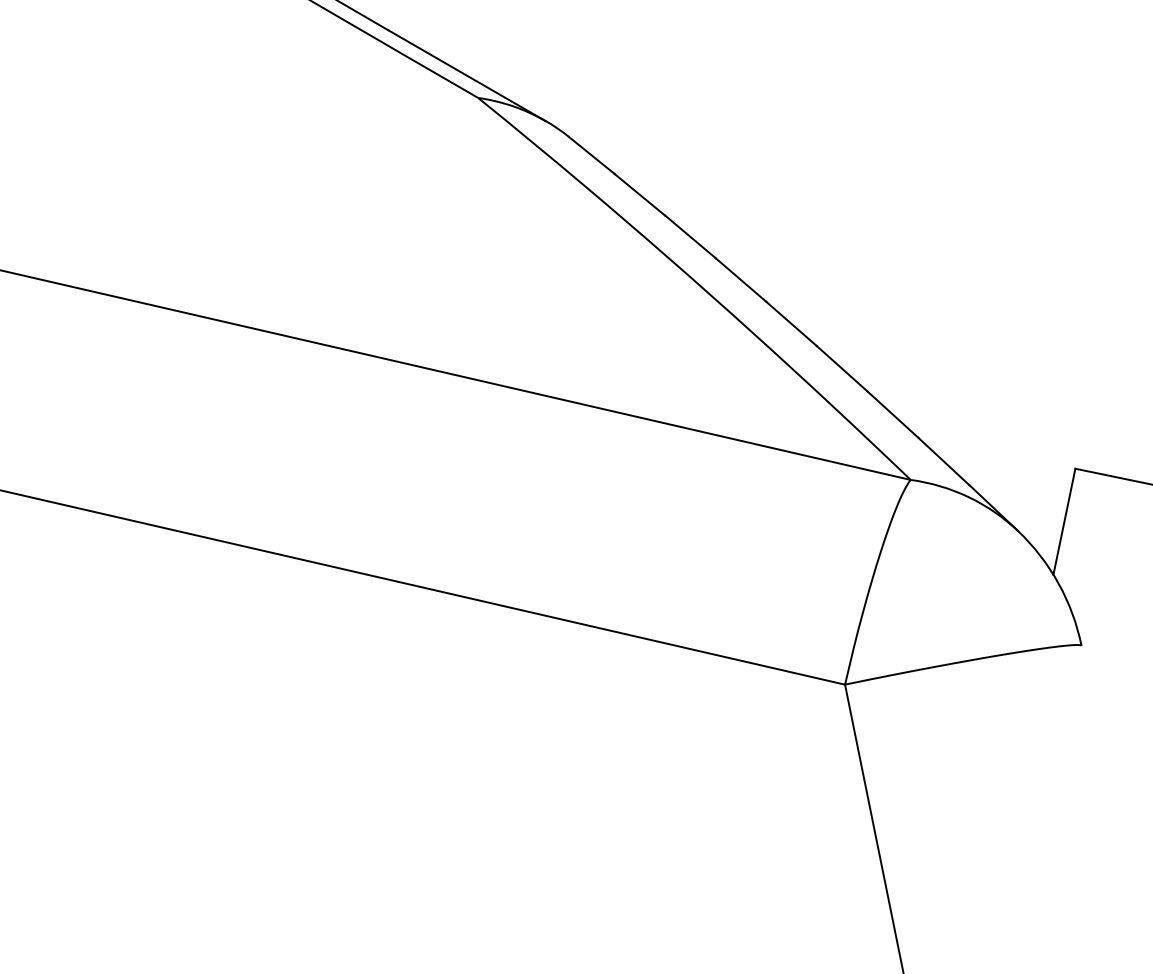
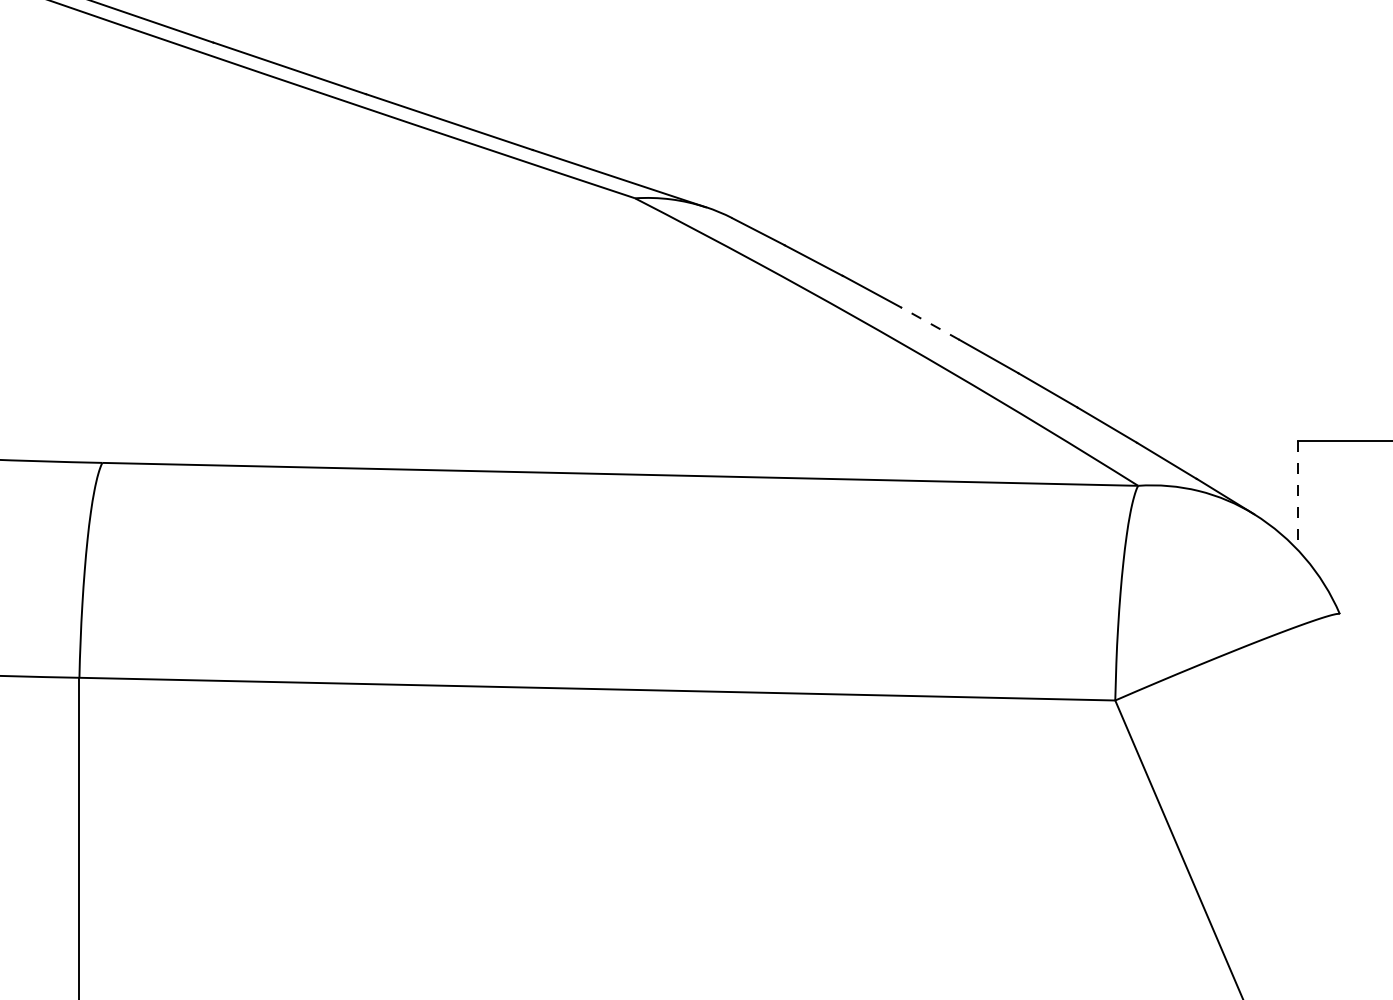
line: (740, 279) -> (930, 323), solid -> dashed
line: (1063, 522) -> (1297, 496), solid -> dashed

